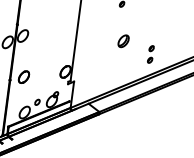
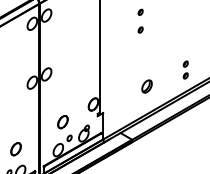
part: (123, 41) -> (146, 86), moved
part: (150, 53) -> (185, 69), moved
part: (23, 77) -> (62, 122), moved

